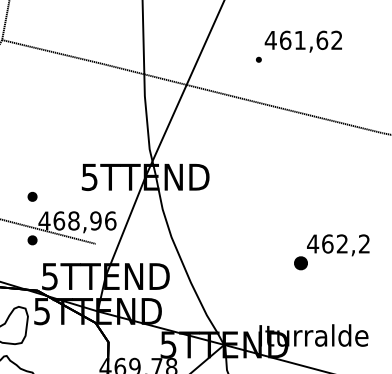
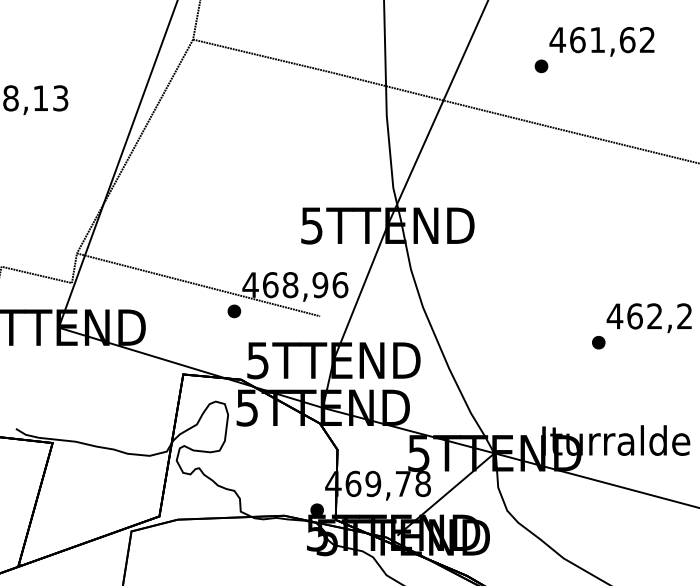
part: (258, 59) -> (541, 66), size x1.67
part: (32, 196) -> (234, 252), removed
part: (300, 263) -> (598, 342), size x0.71

